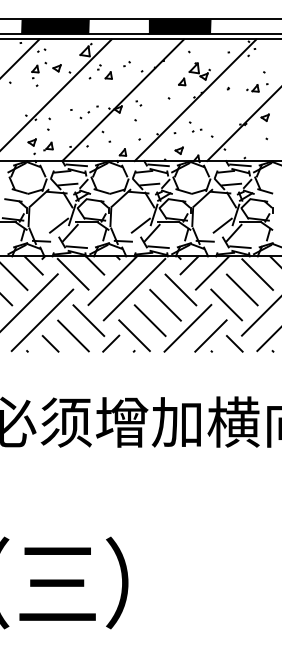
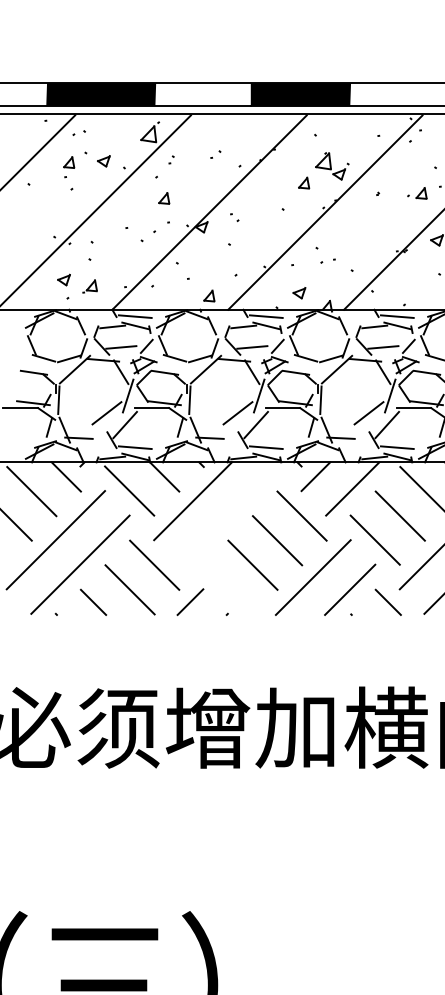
part: (108, 75) -> (163, 198), moved
line: (134, 289) -> (227, 515), removed
line: (134, 335) -> (227, 589), removed

